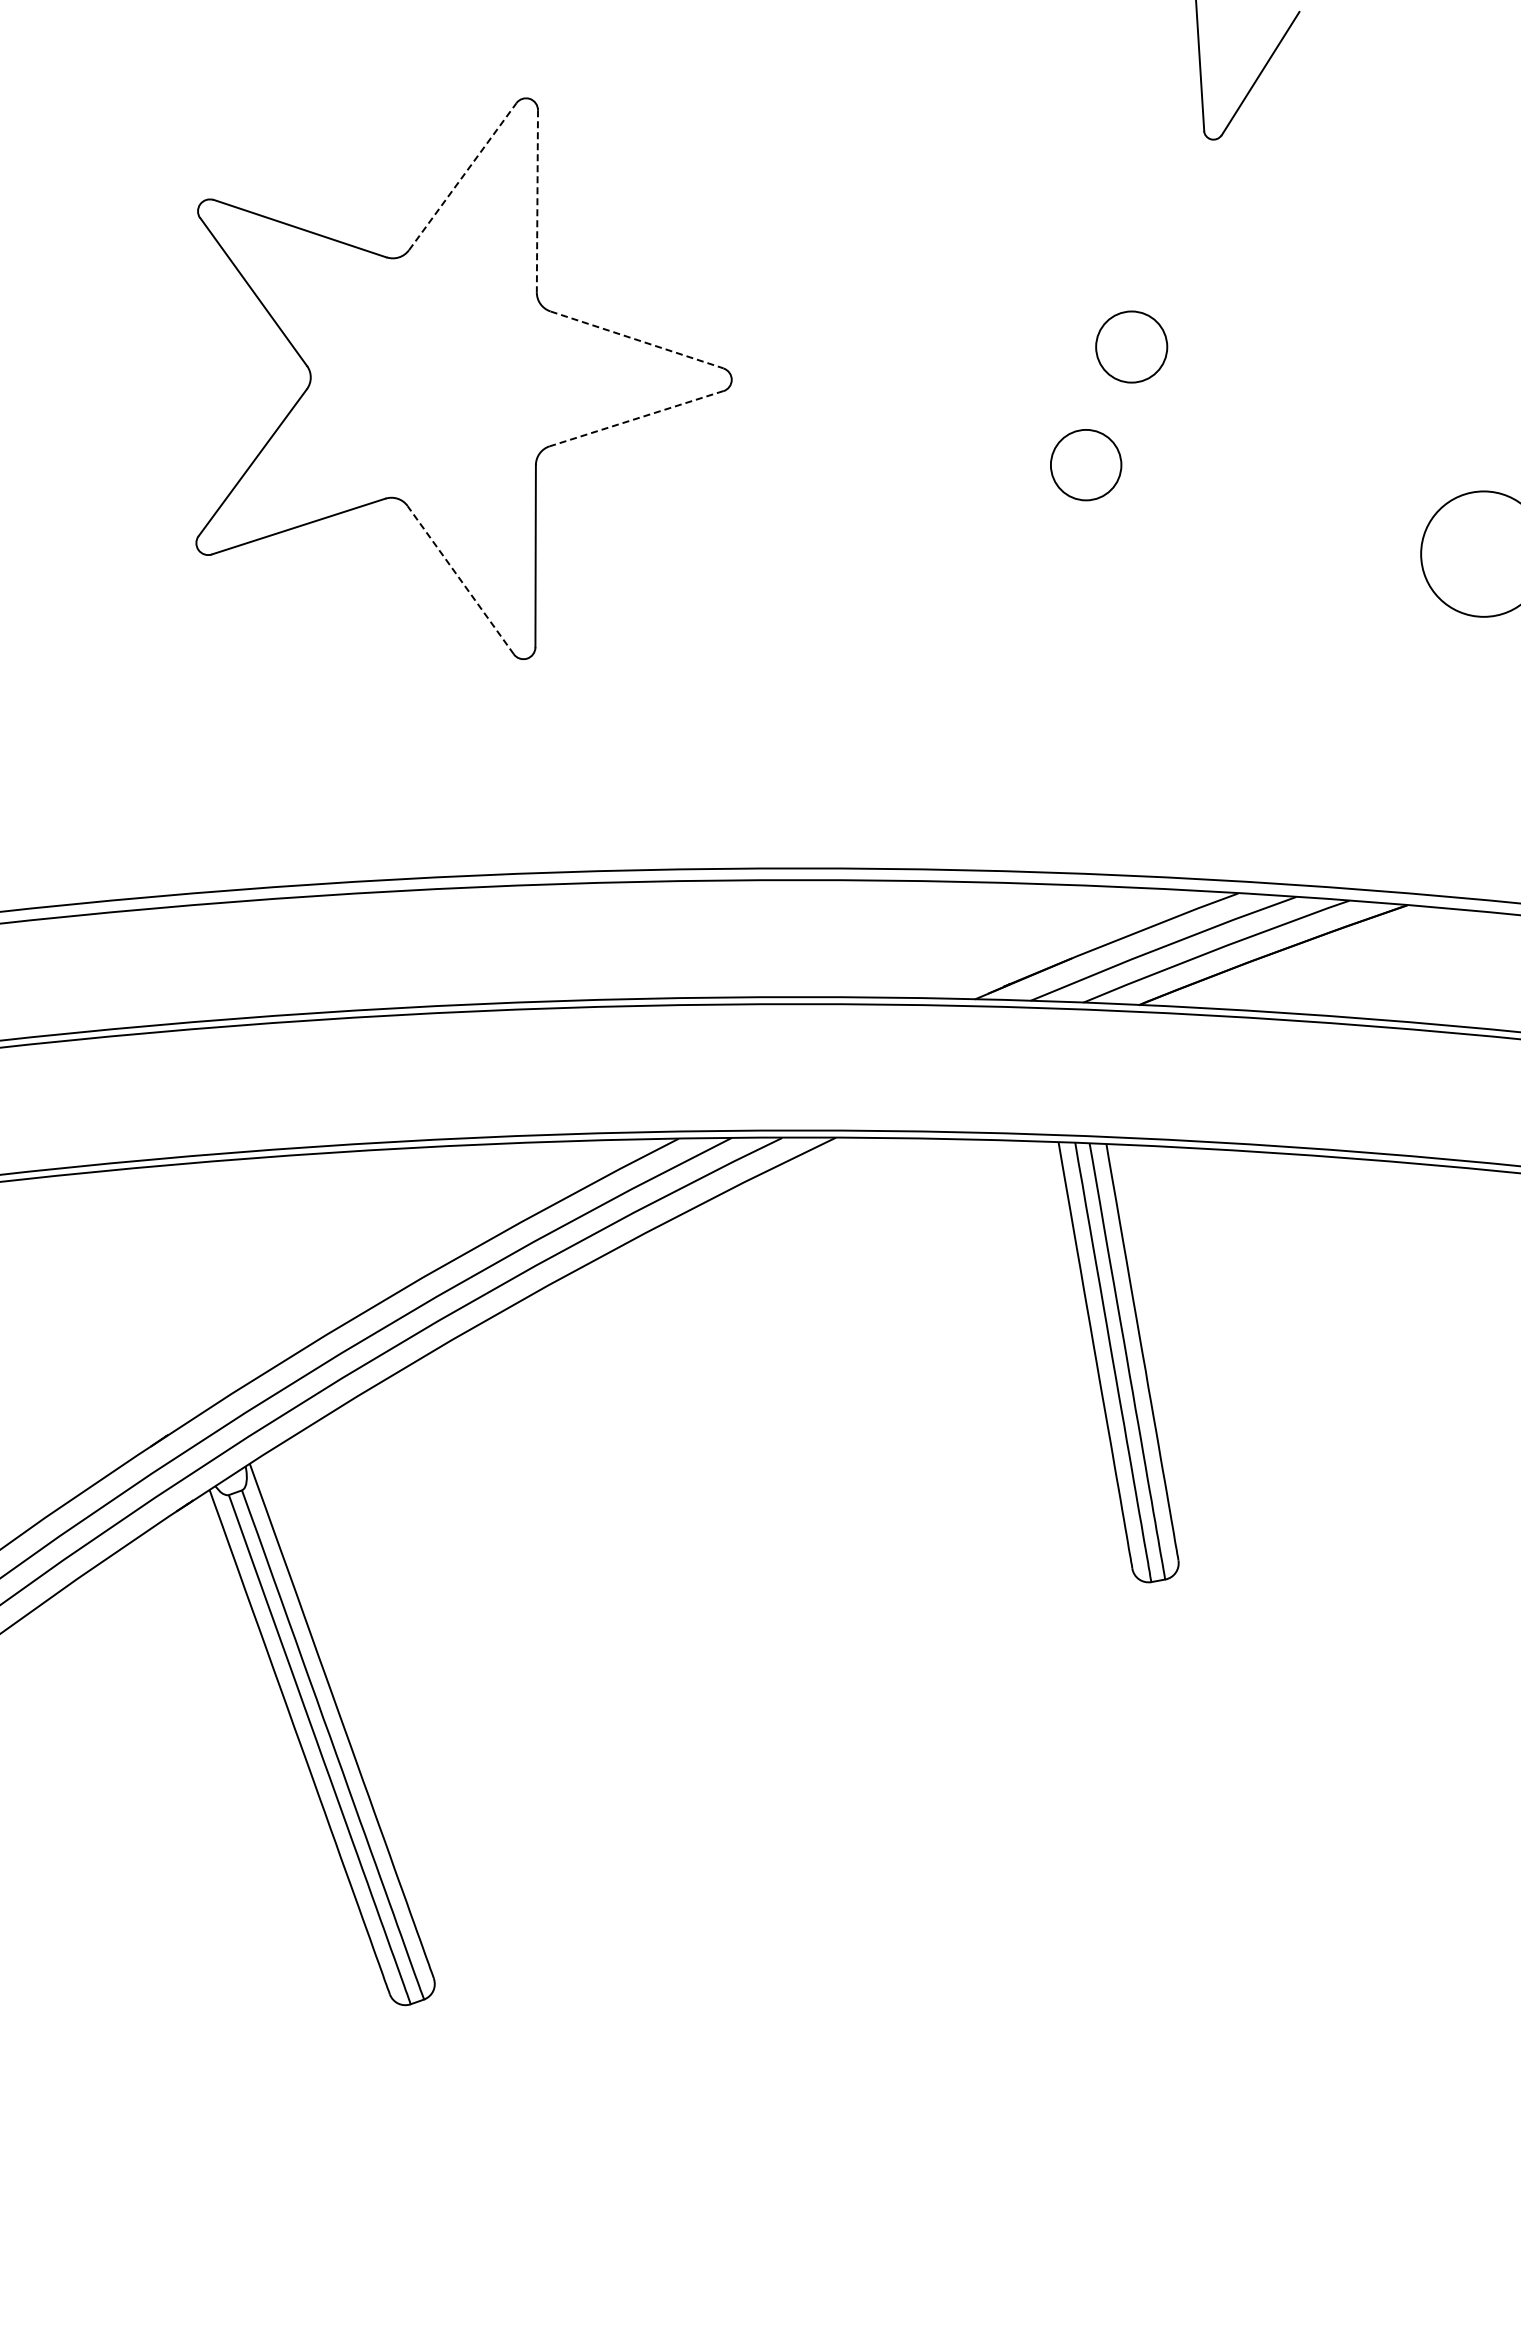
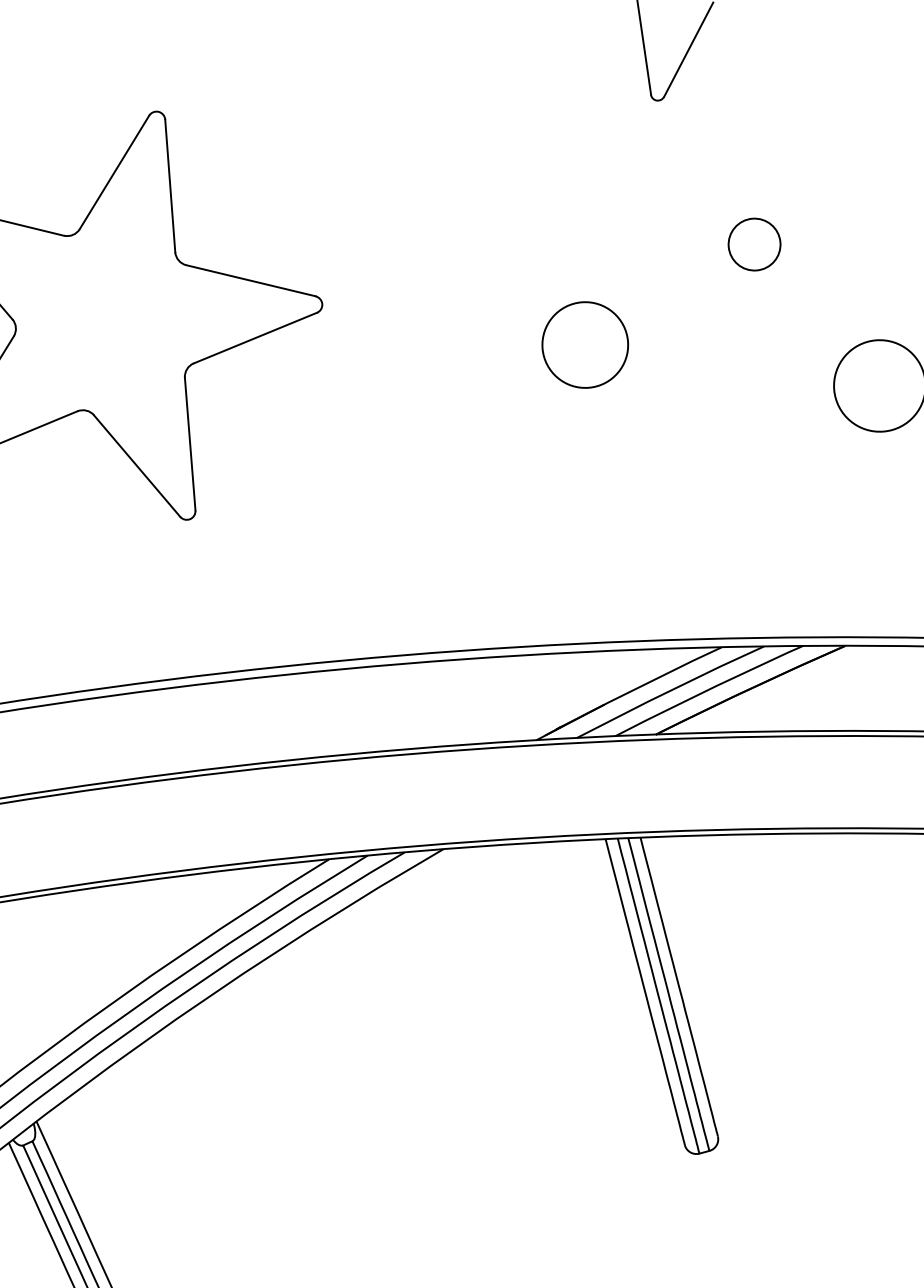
line: (463, 176) -> (114, 172), dashed -> solid
line: (537, 201) -> (170, 186), dashed -> solid
line: (637, 340) -> (251, 281), dashed -> solid
circle: (1131, 346) -> (754, 244), moved
line: (636, 418) -> (255, 337), dashed -> solid
circle: (1085, 464) -> (584, 344), size x1.67
line: (460, 579) -> (136, 465), dashed -> solid

